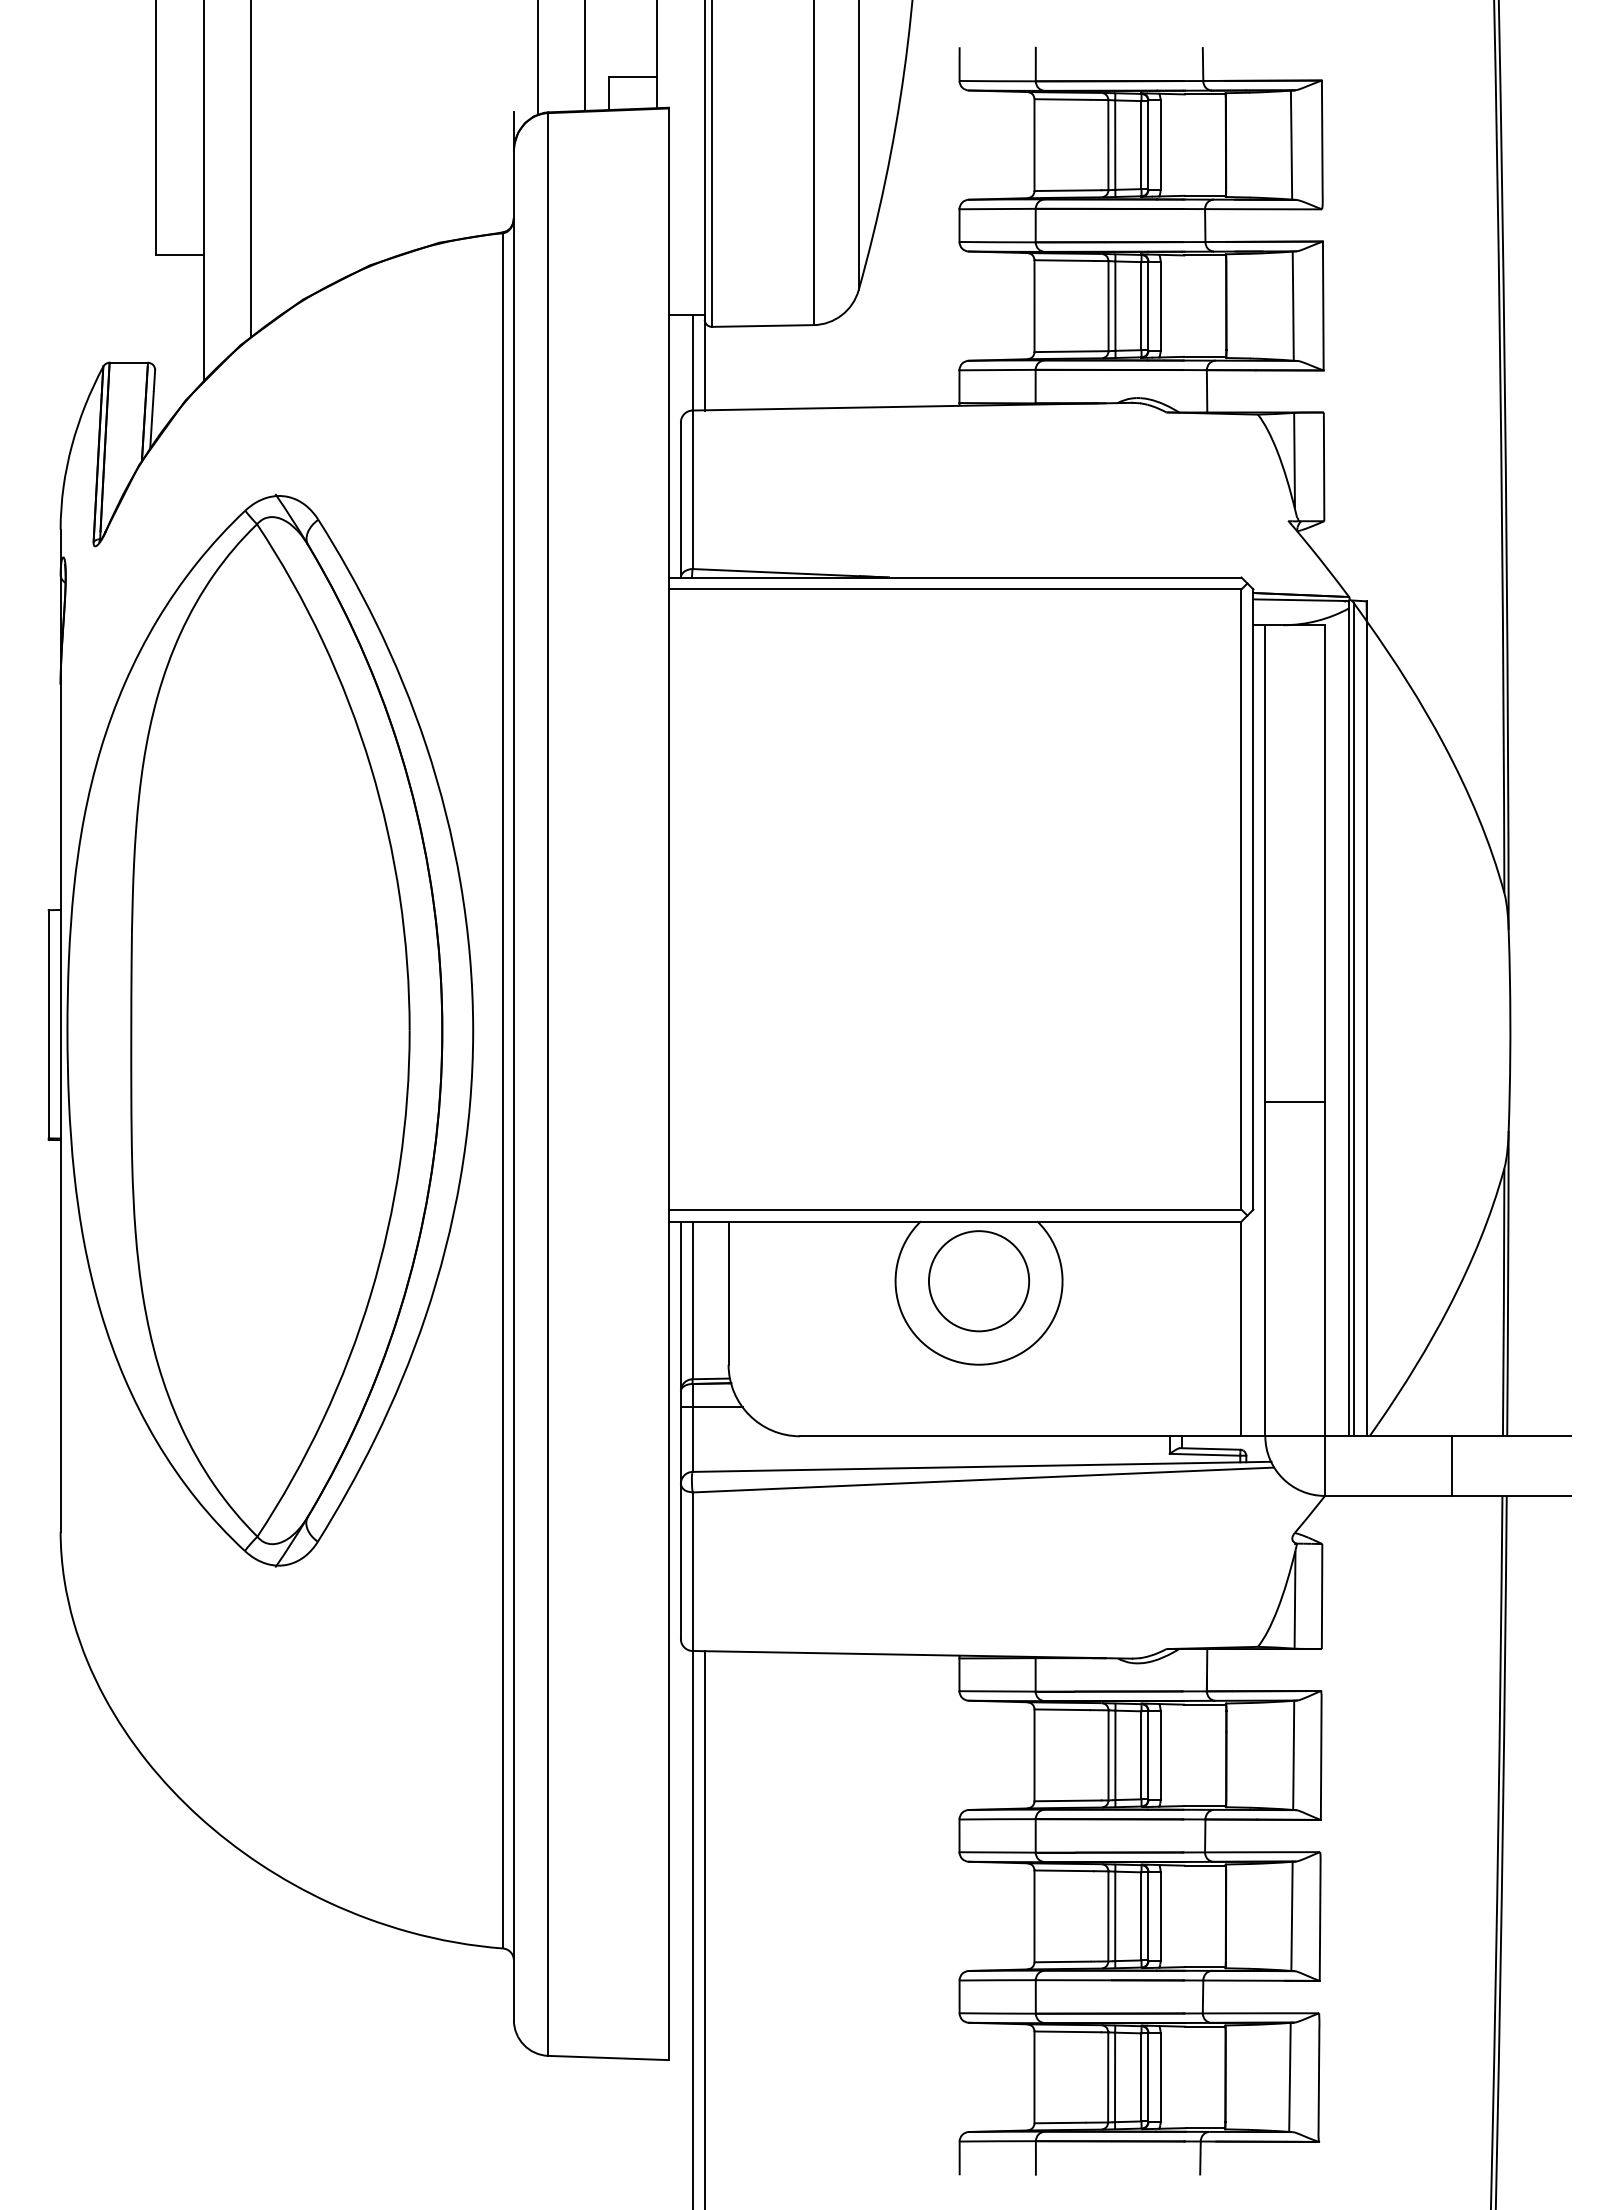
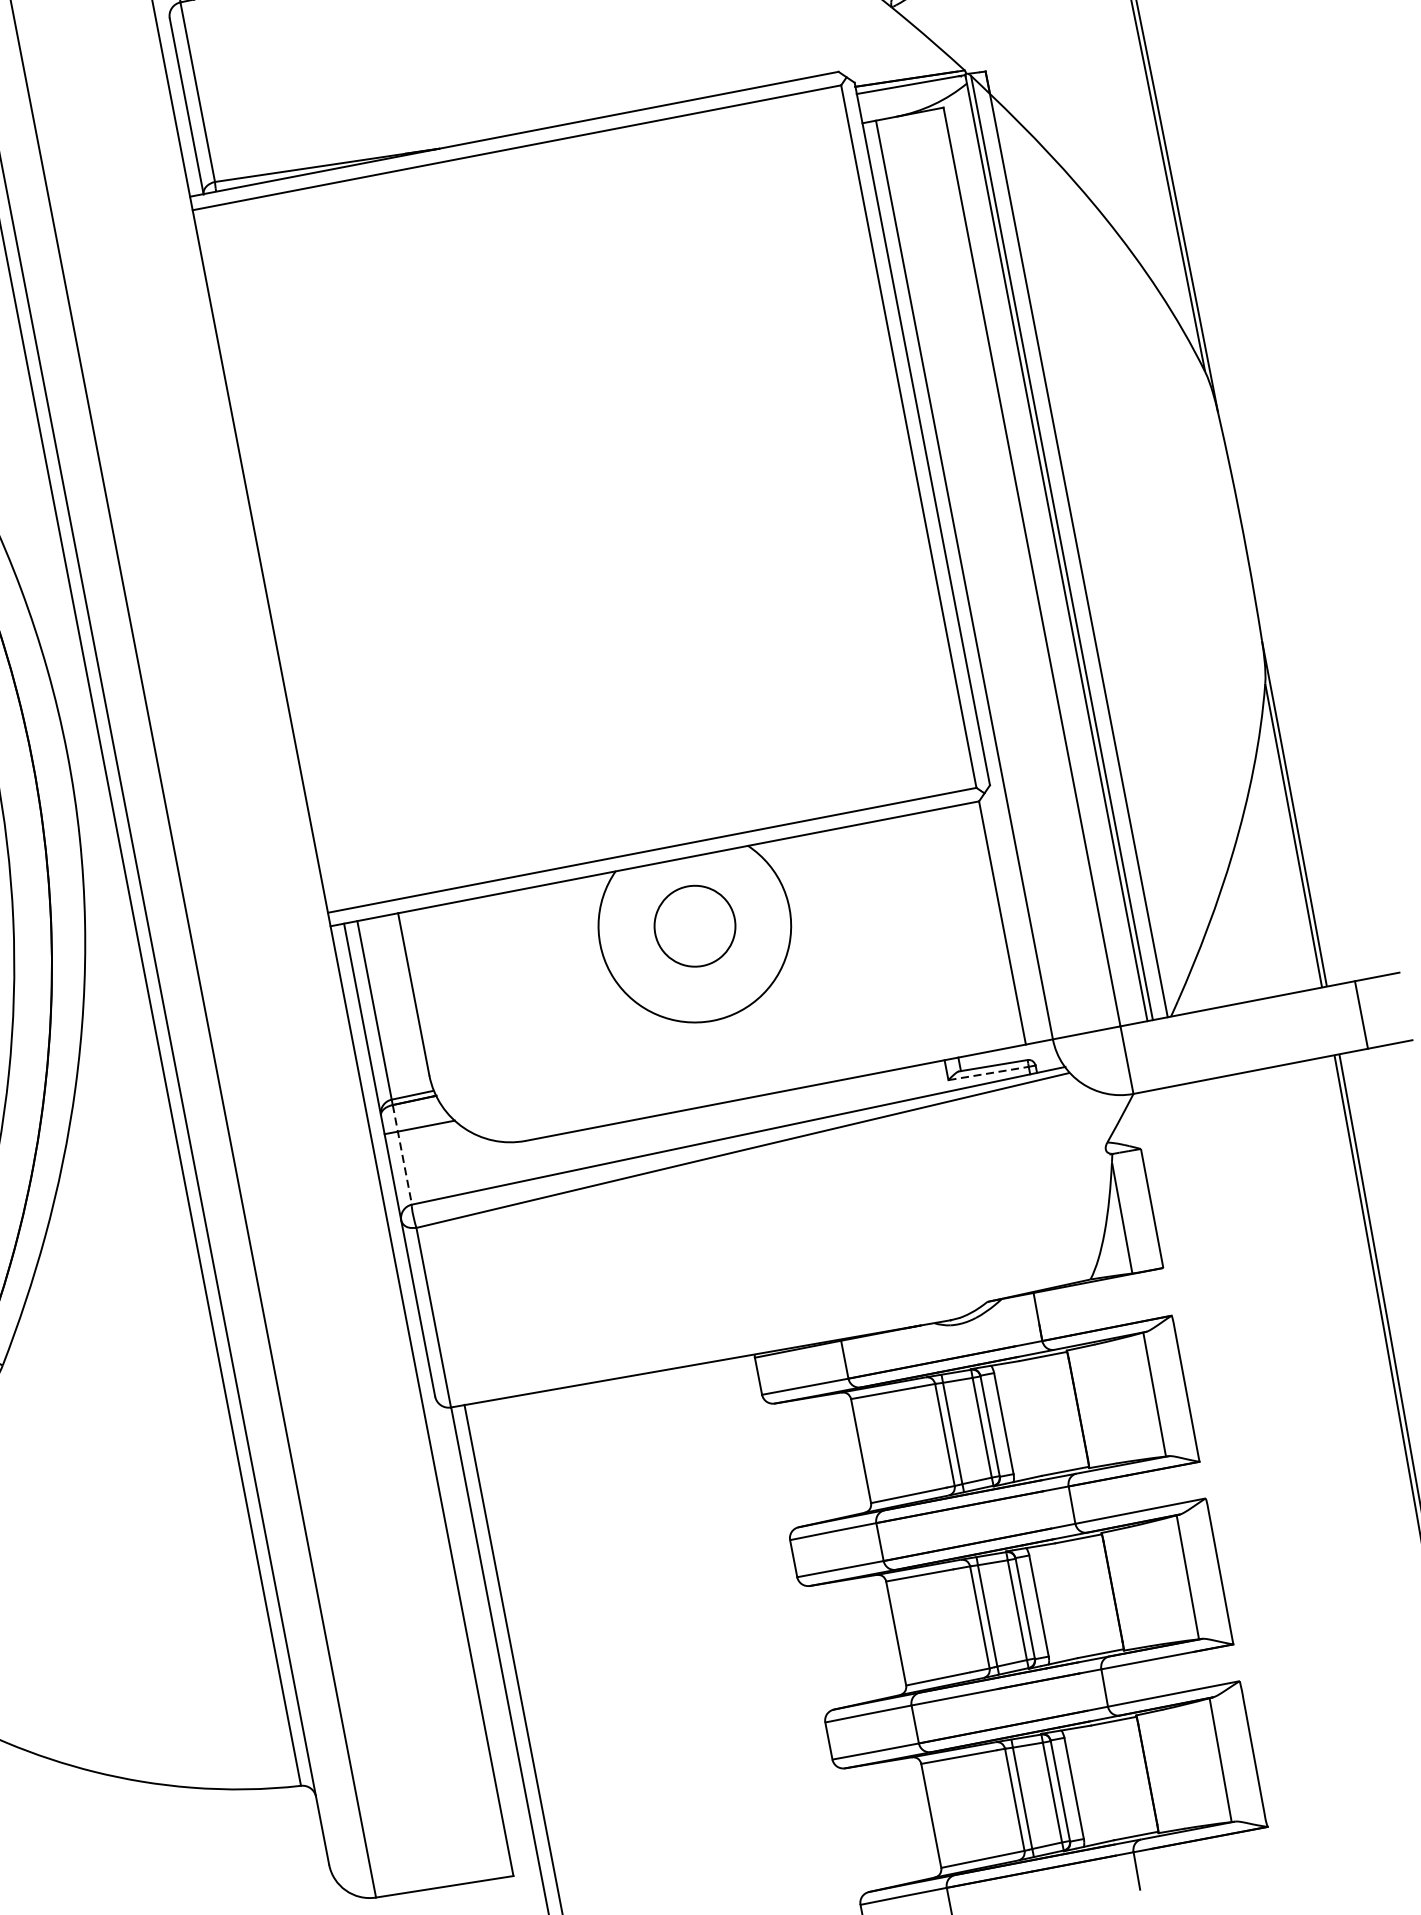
line: (1294, 1102) -> (1013, 654), removed
circle: (979, 1281) -> (695, 926), size x0.7
line: (692, 1427) -> (402, 1154), solid -> dashed
line: (1205, 1454) -> (989, 1073), solid -> dashed
line: (1452, 1465) -> (1361, 1014), moved

